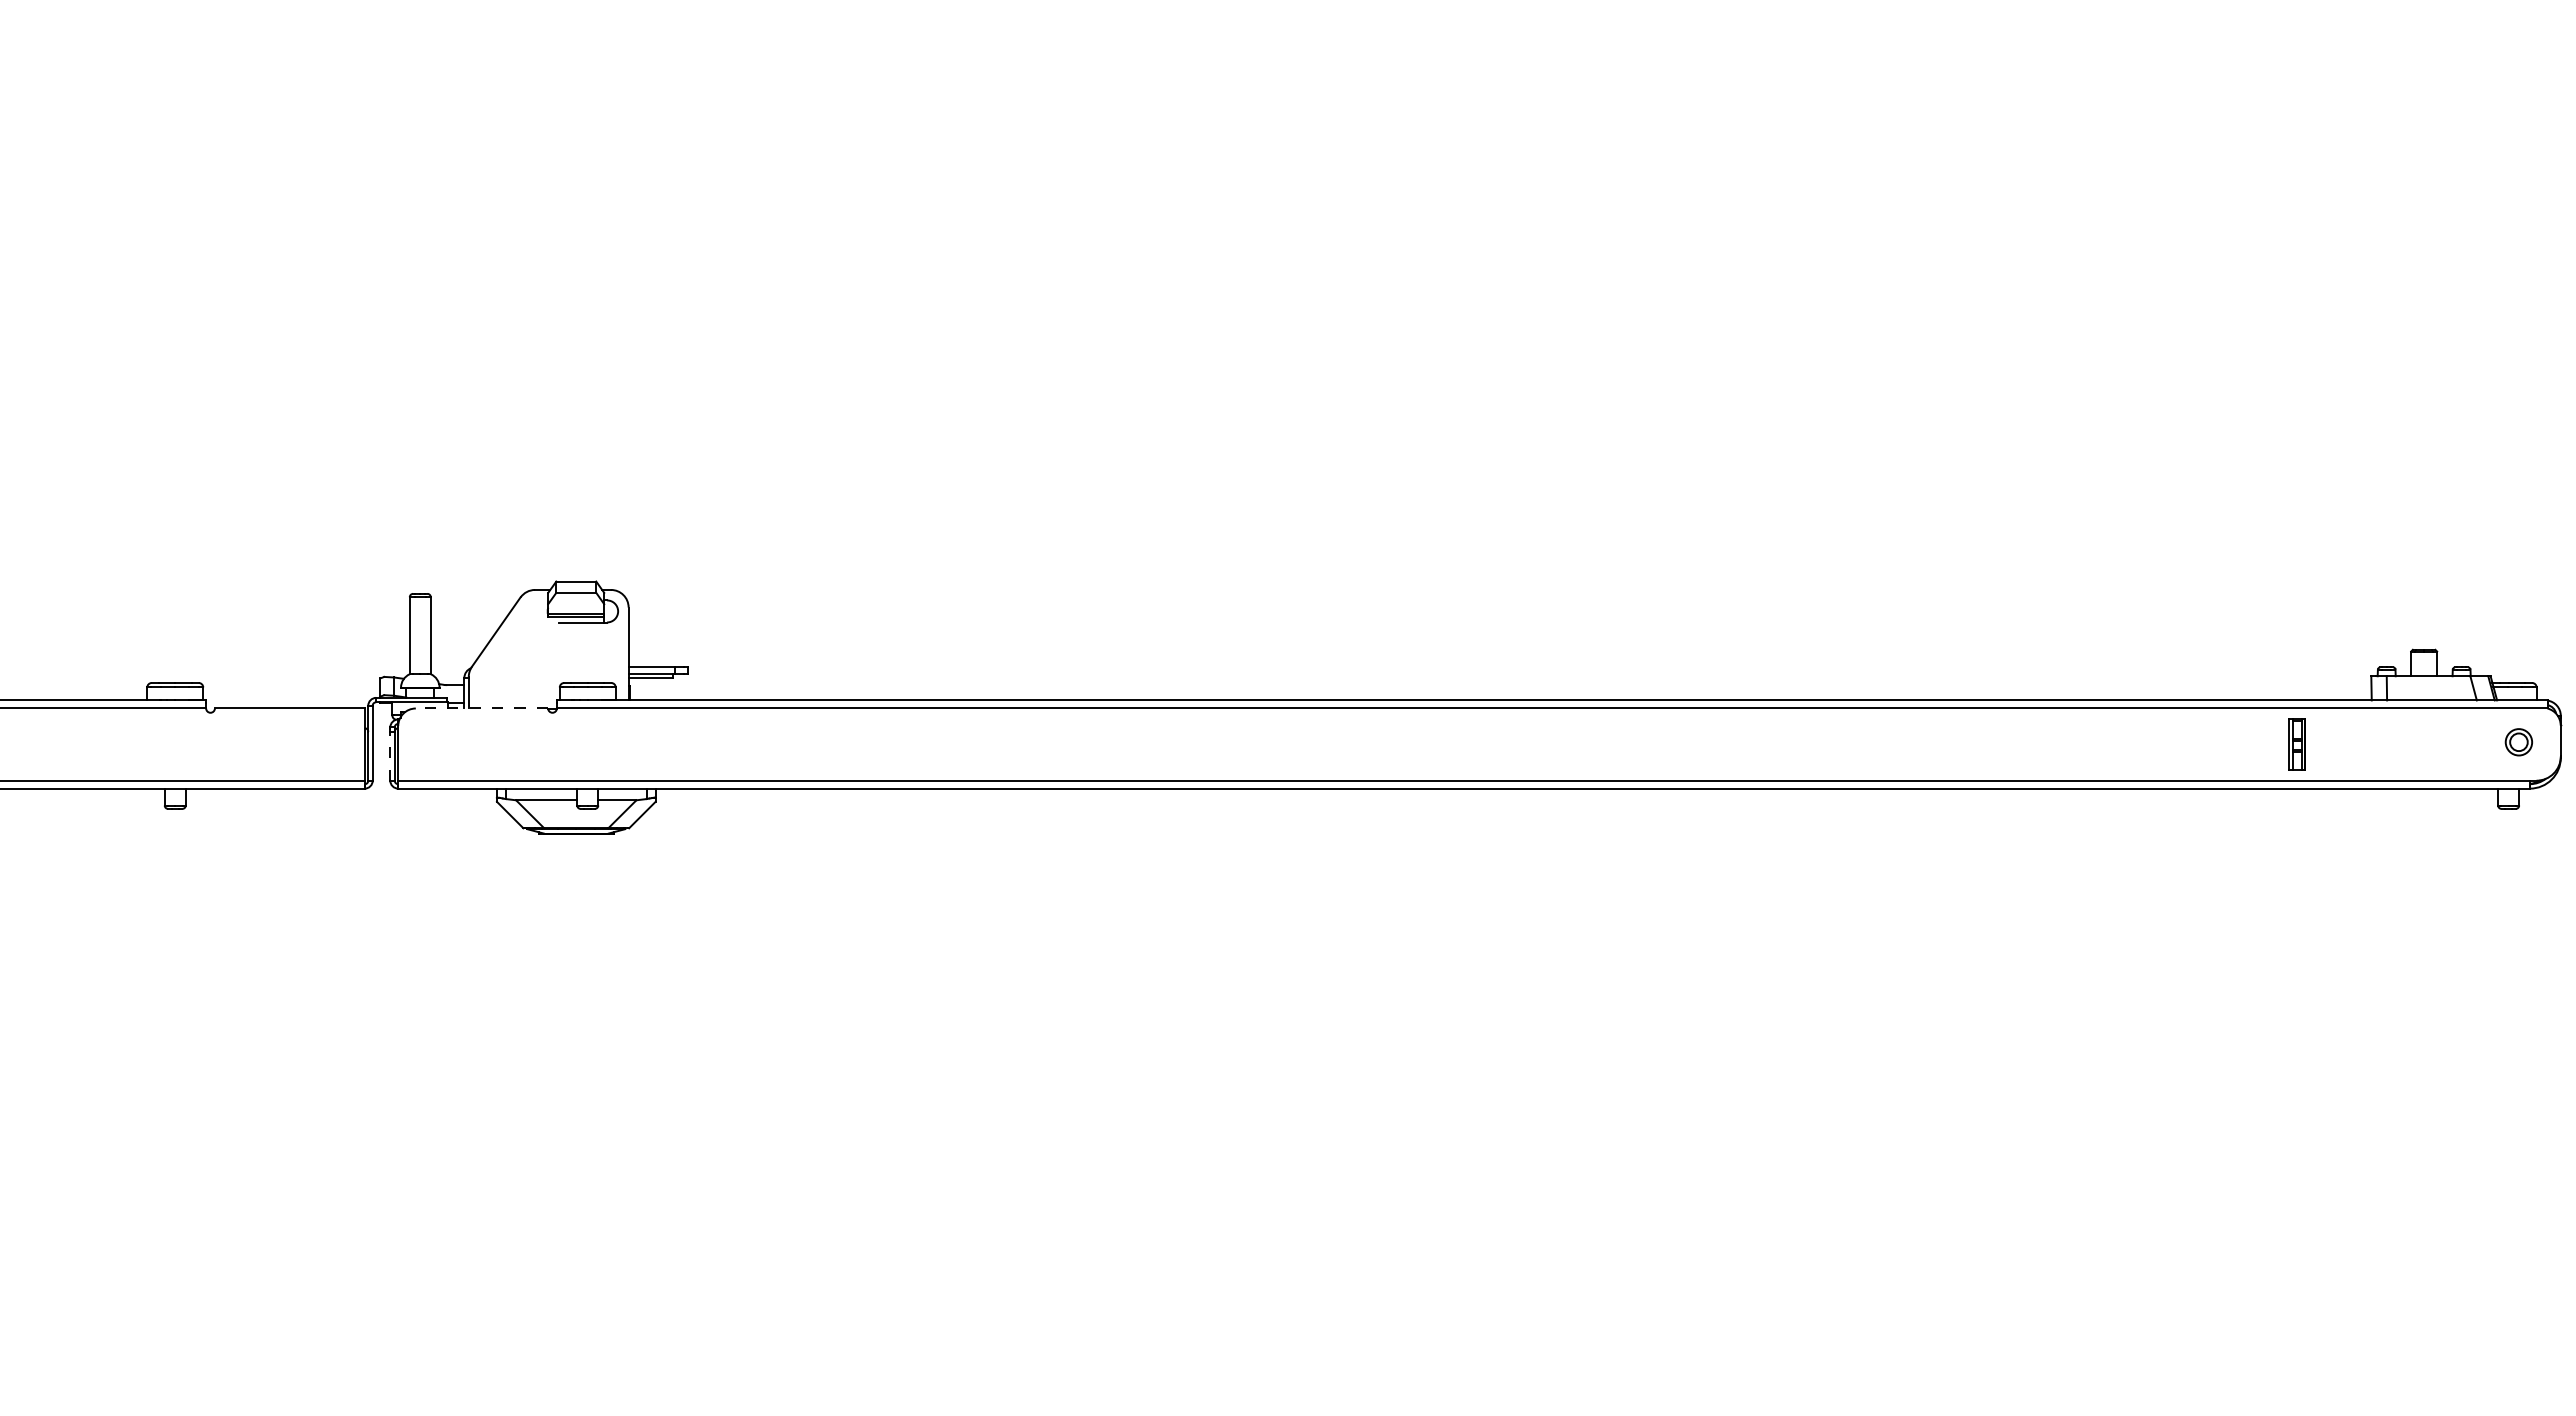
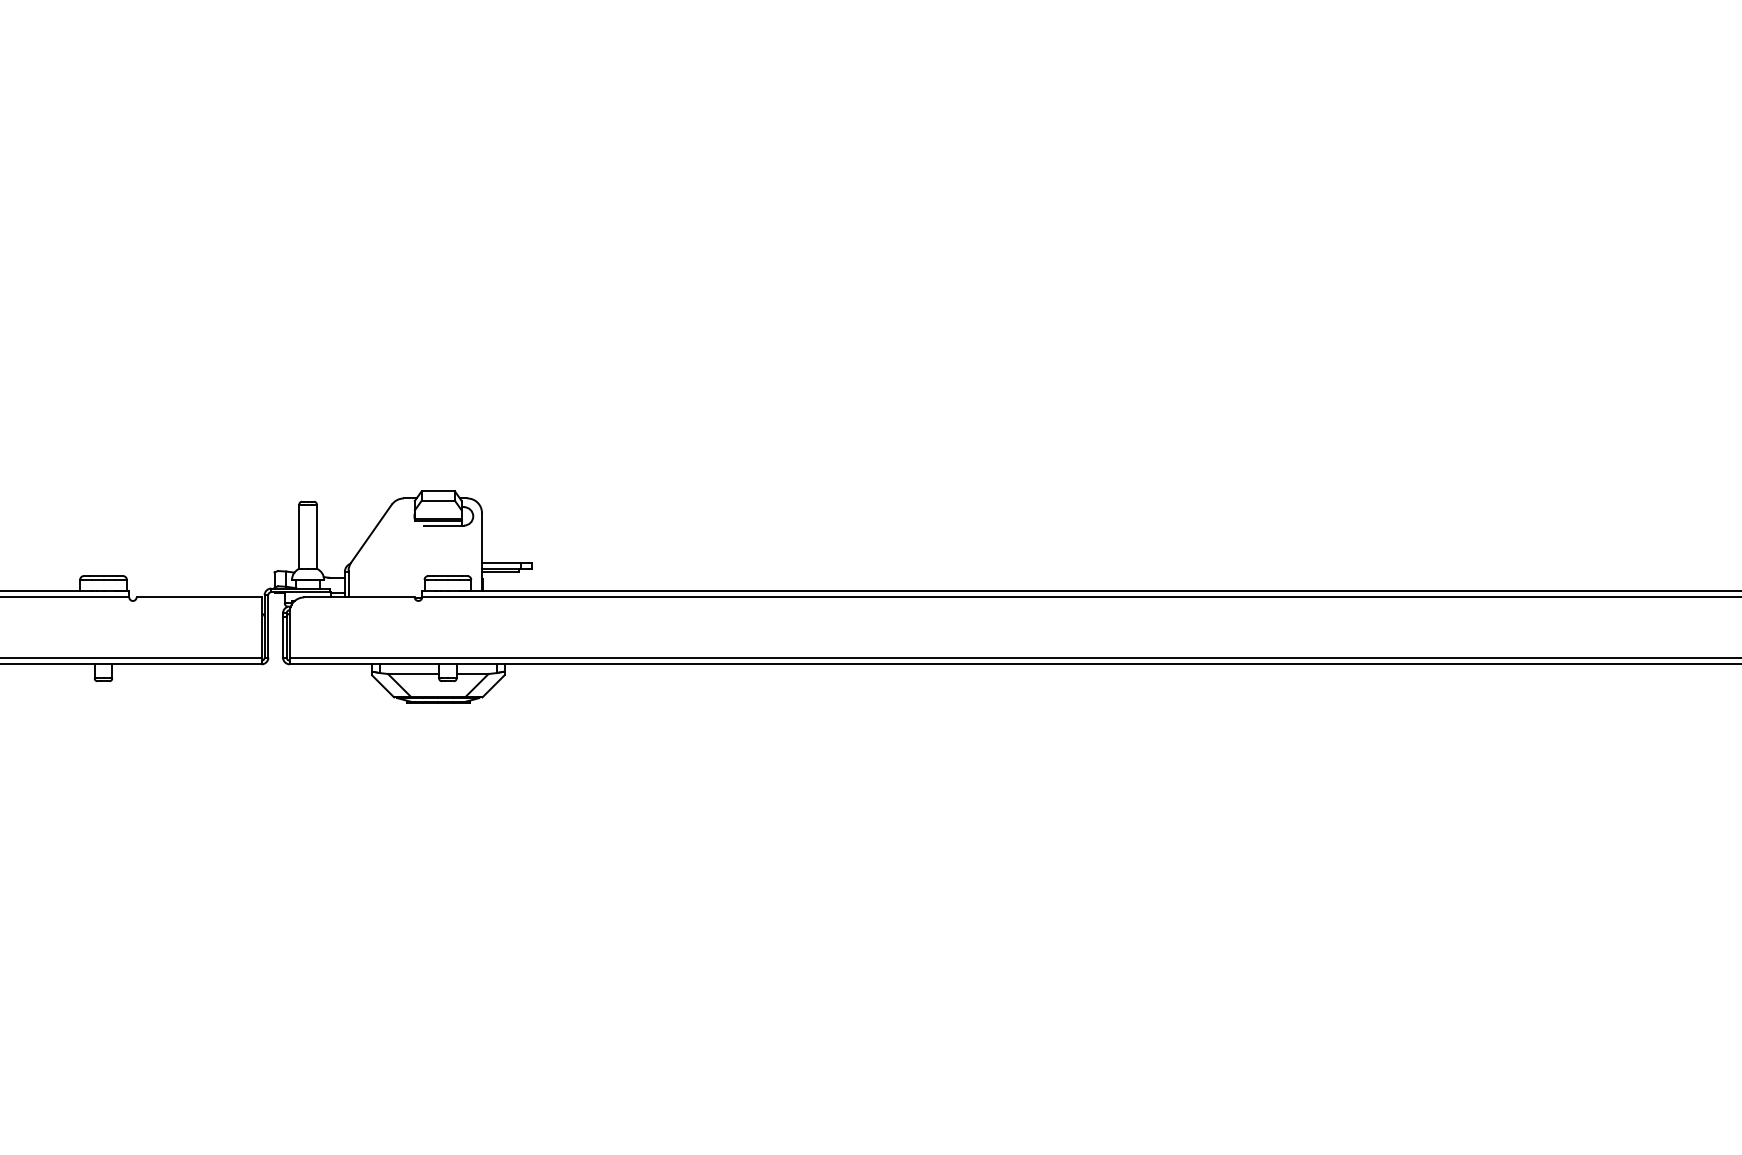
line: (481, 708) -> (359, 597), dashed -> solid
line: (390, 755) -> (283, 636), dashed -> solid

